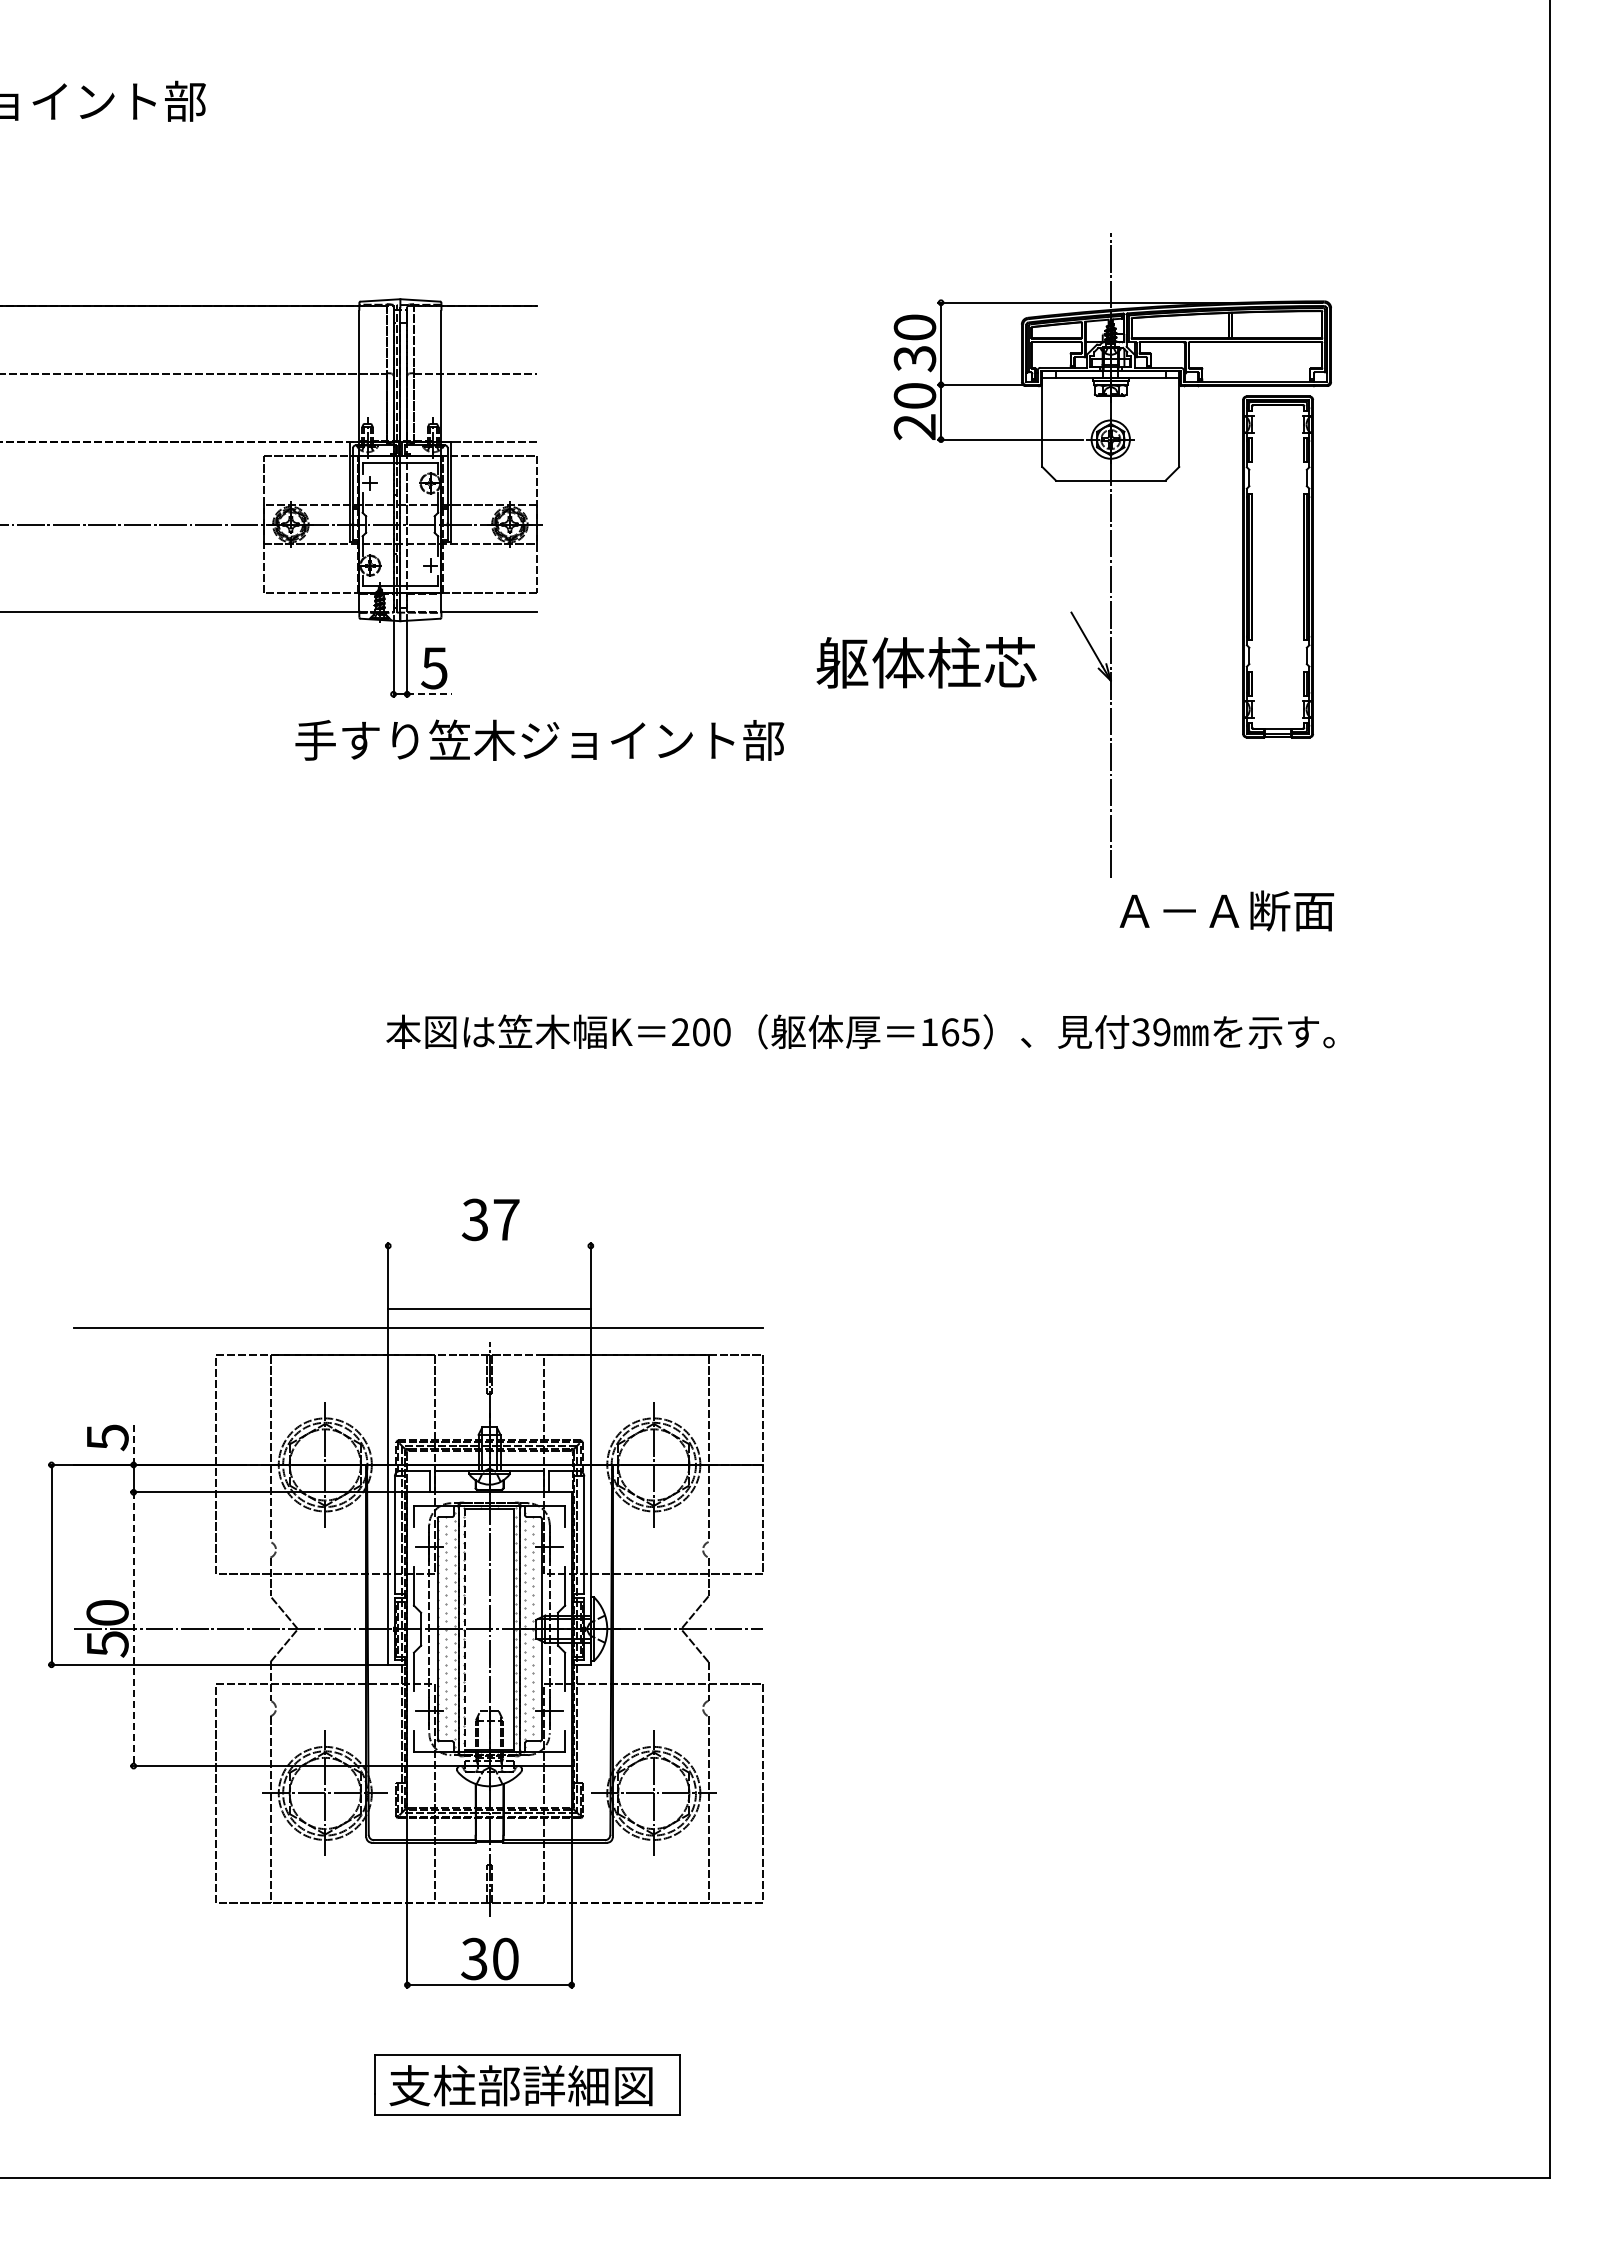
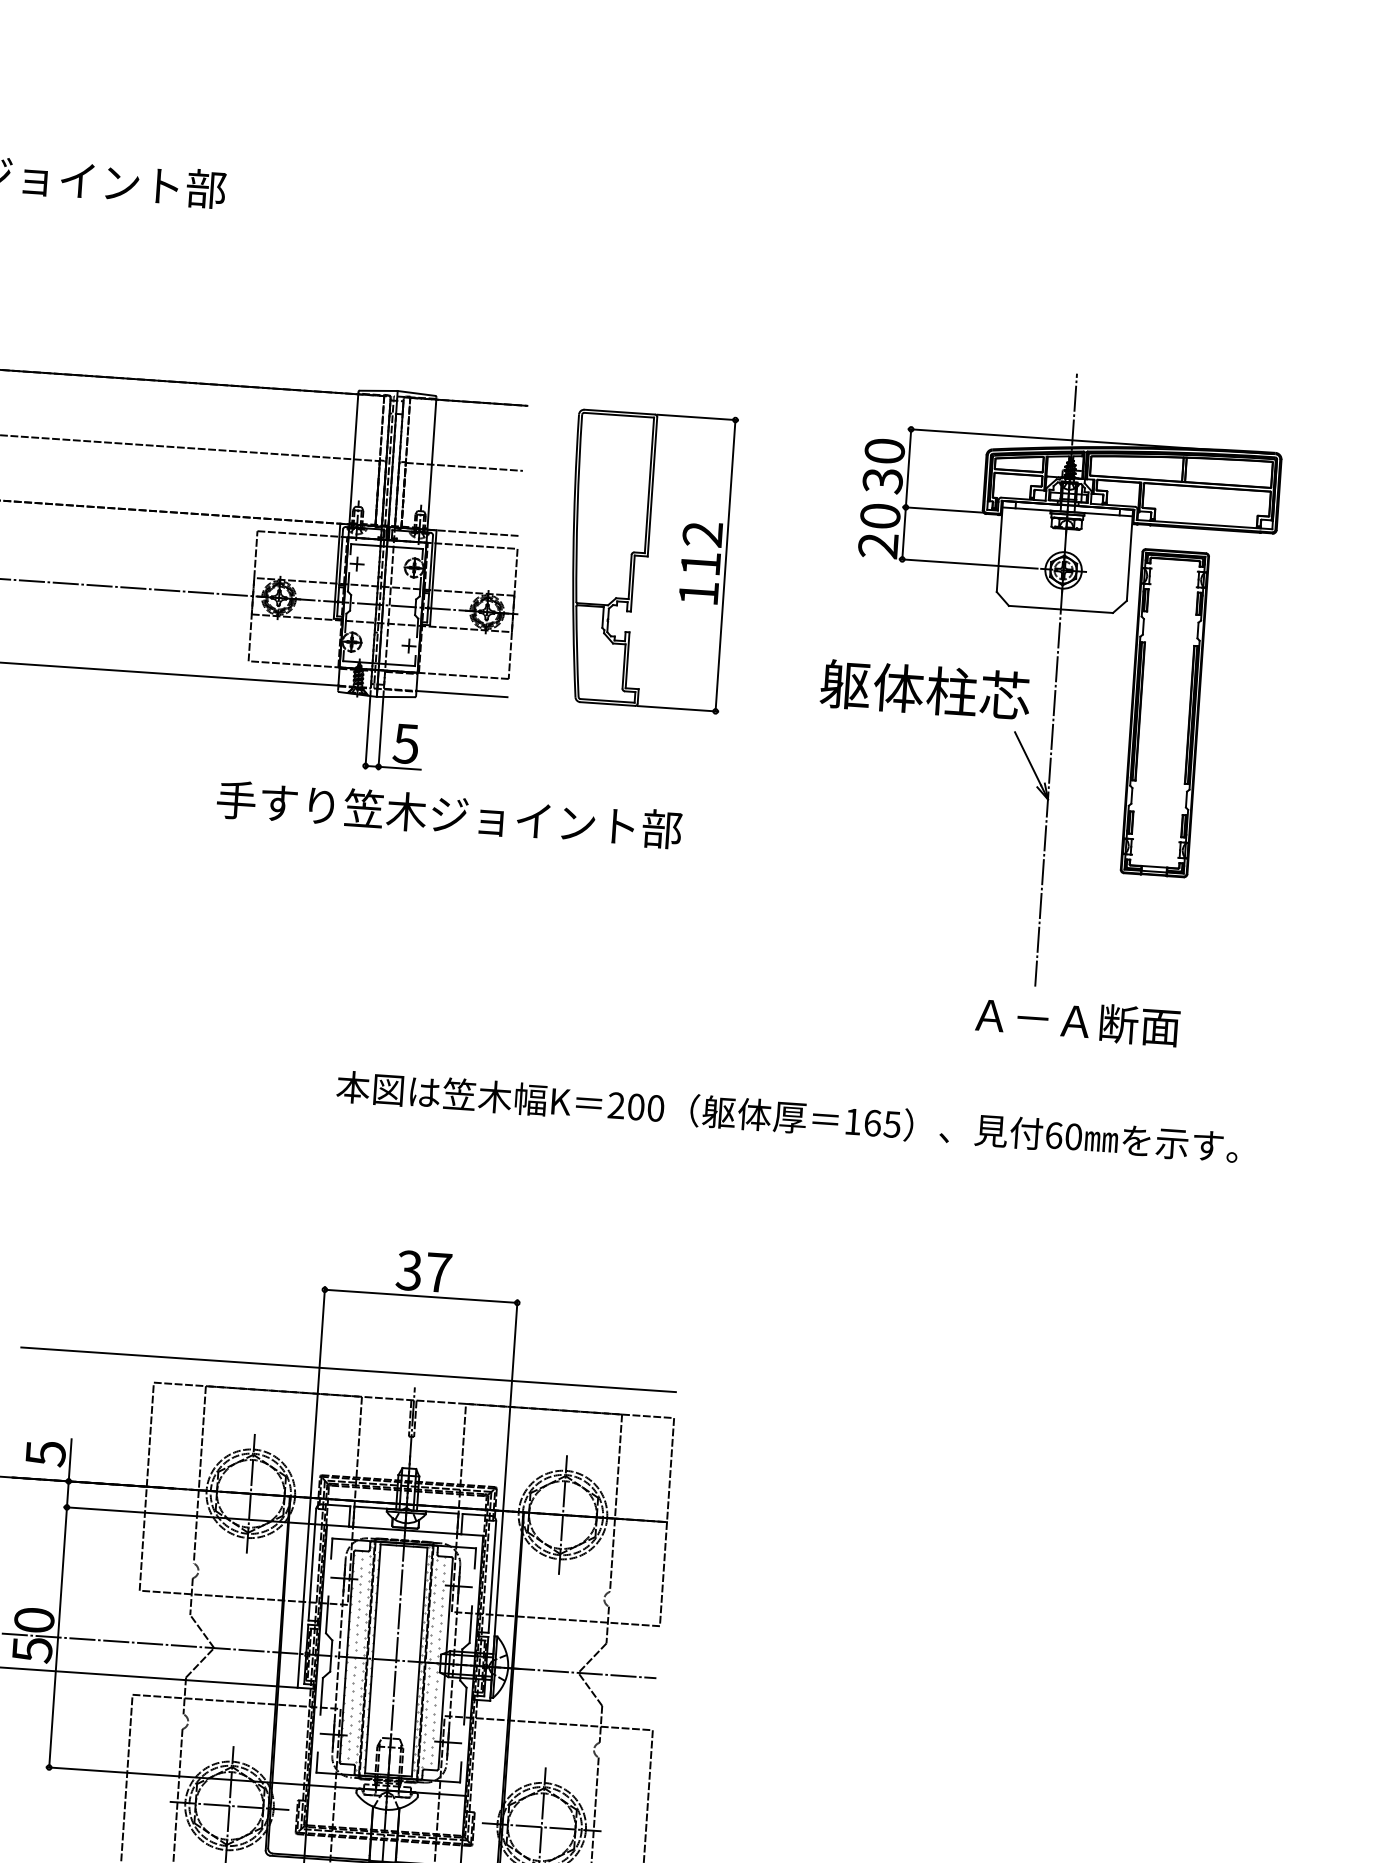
part: (675, 458) -> (648, 560), added
part: (1277, 566) -> (1164, 712), moved
text: (926, 662) -> (925, 689), moved
line: (429, 694) -> (399, 768), dashed -> solid
text: (539, 739) -> (449, 813), moved
text: (1226, 910) -> (1077, 1020), moved
text: (1151, 1032) -> (1063, 1136), 39 -> 60
line: (489, 1308) -> (421, 1295), moved
line: (133, 1442) -> (70, 1460), dashed -> solid
line: (133, 1629) -> (57, 1637), dashed -> solid
line: (464, 1629) -> (372, 1659), dashed -> solid

